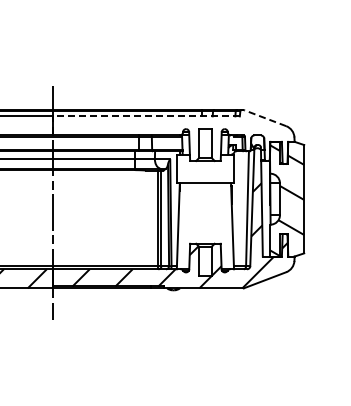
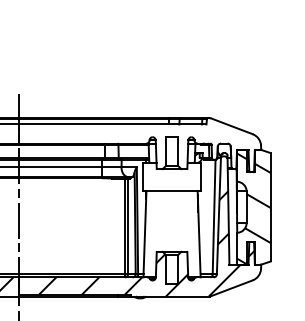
line: (146, 116) -> (113, 124), dashed -> solid
line: (265, 118) -> (232, 126), dashed -> solid

